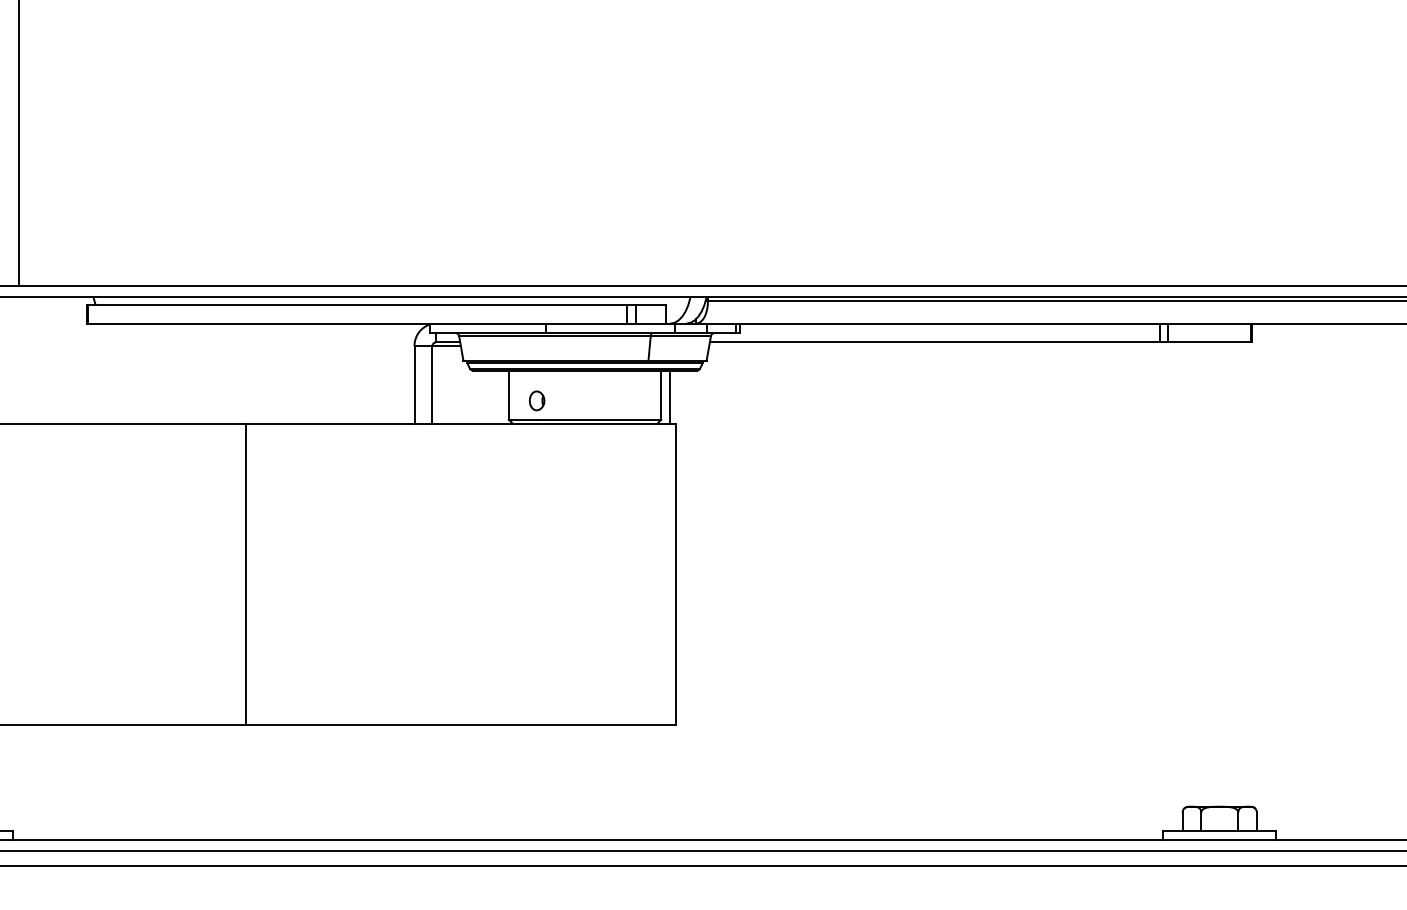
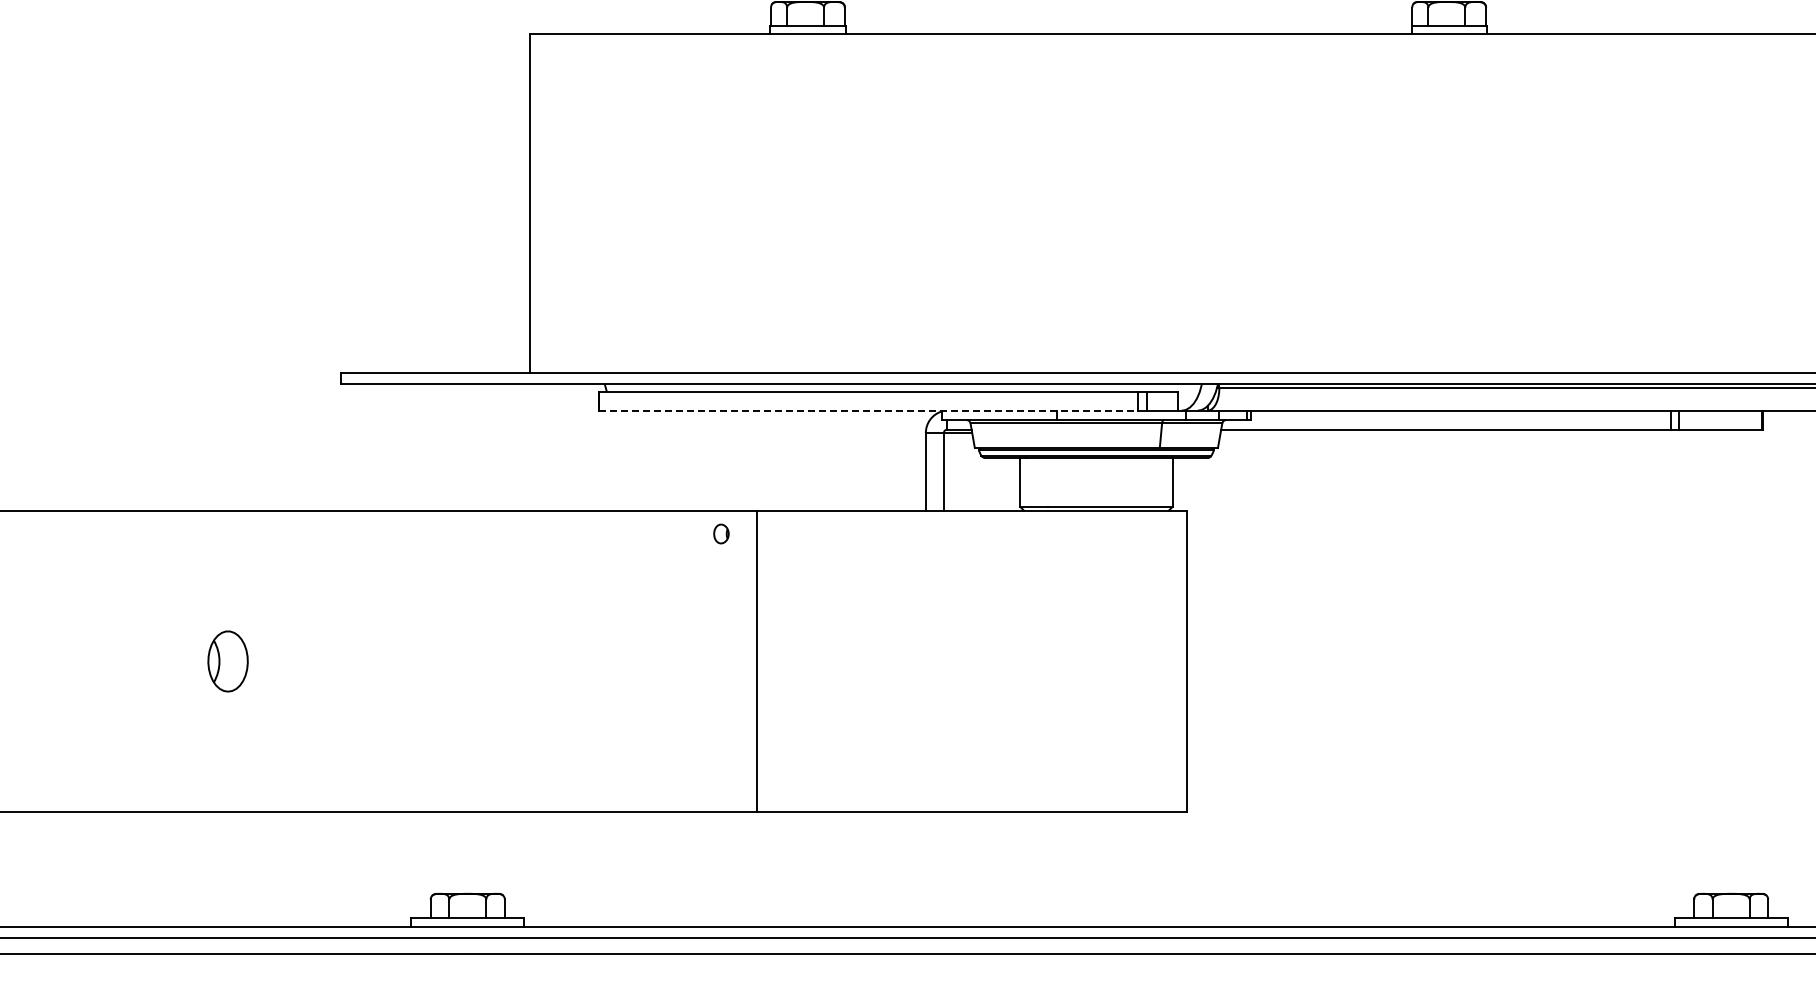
line: (357, 323) -> (868, 410), solid -> dashed
line: (670, 396) -> (1181, 483), removed
part: (537, 400) -> (721, 533), moved

